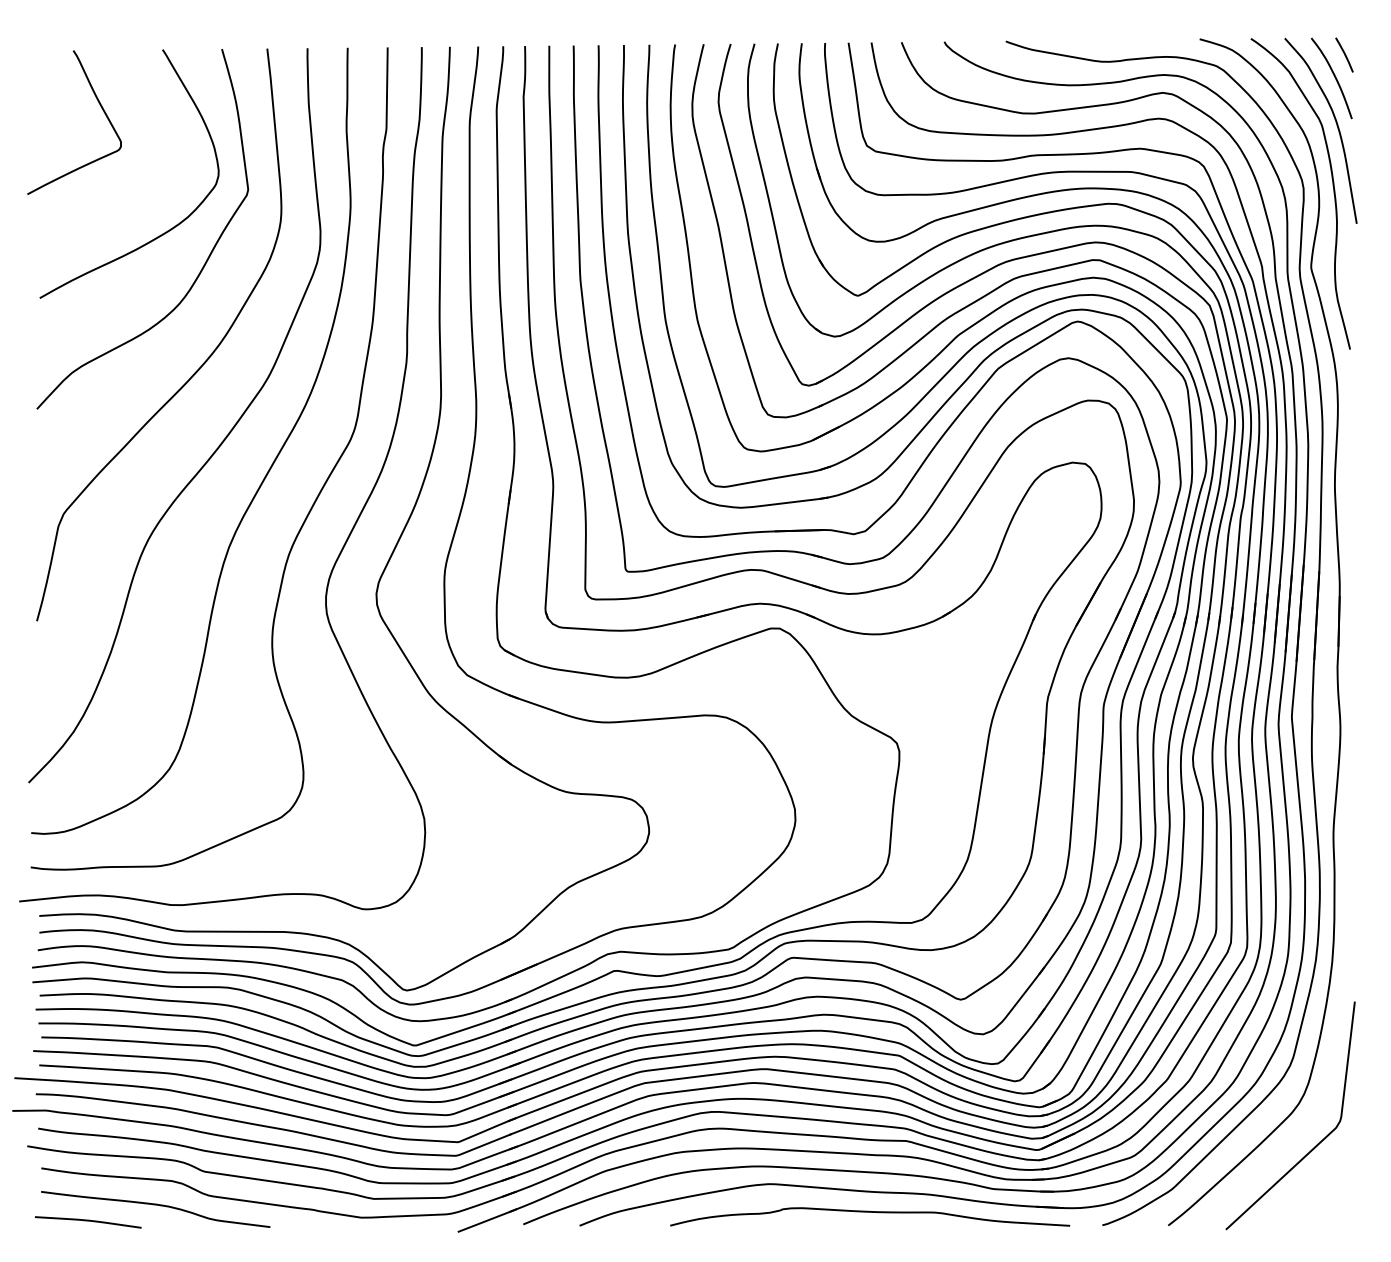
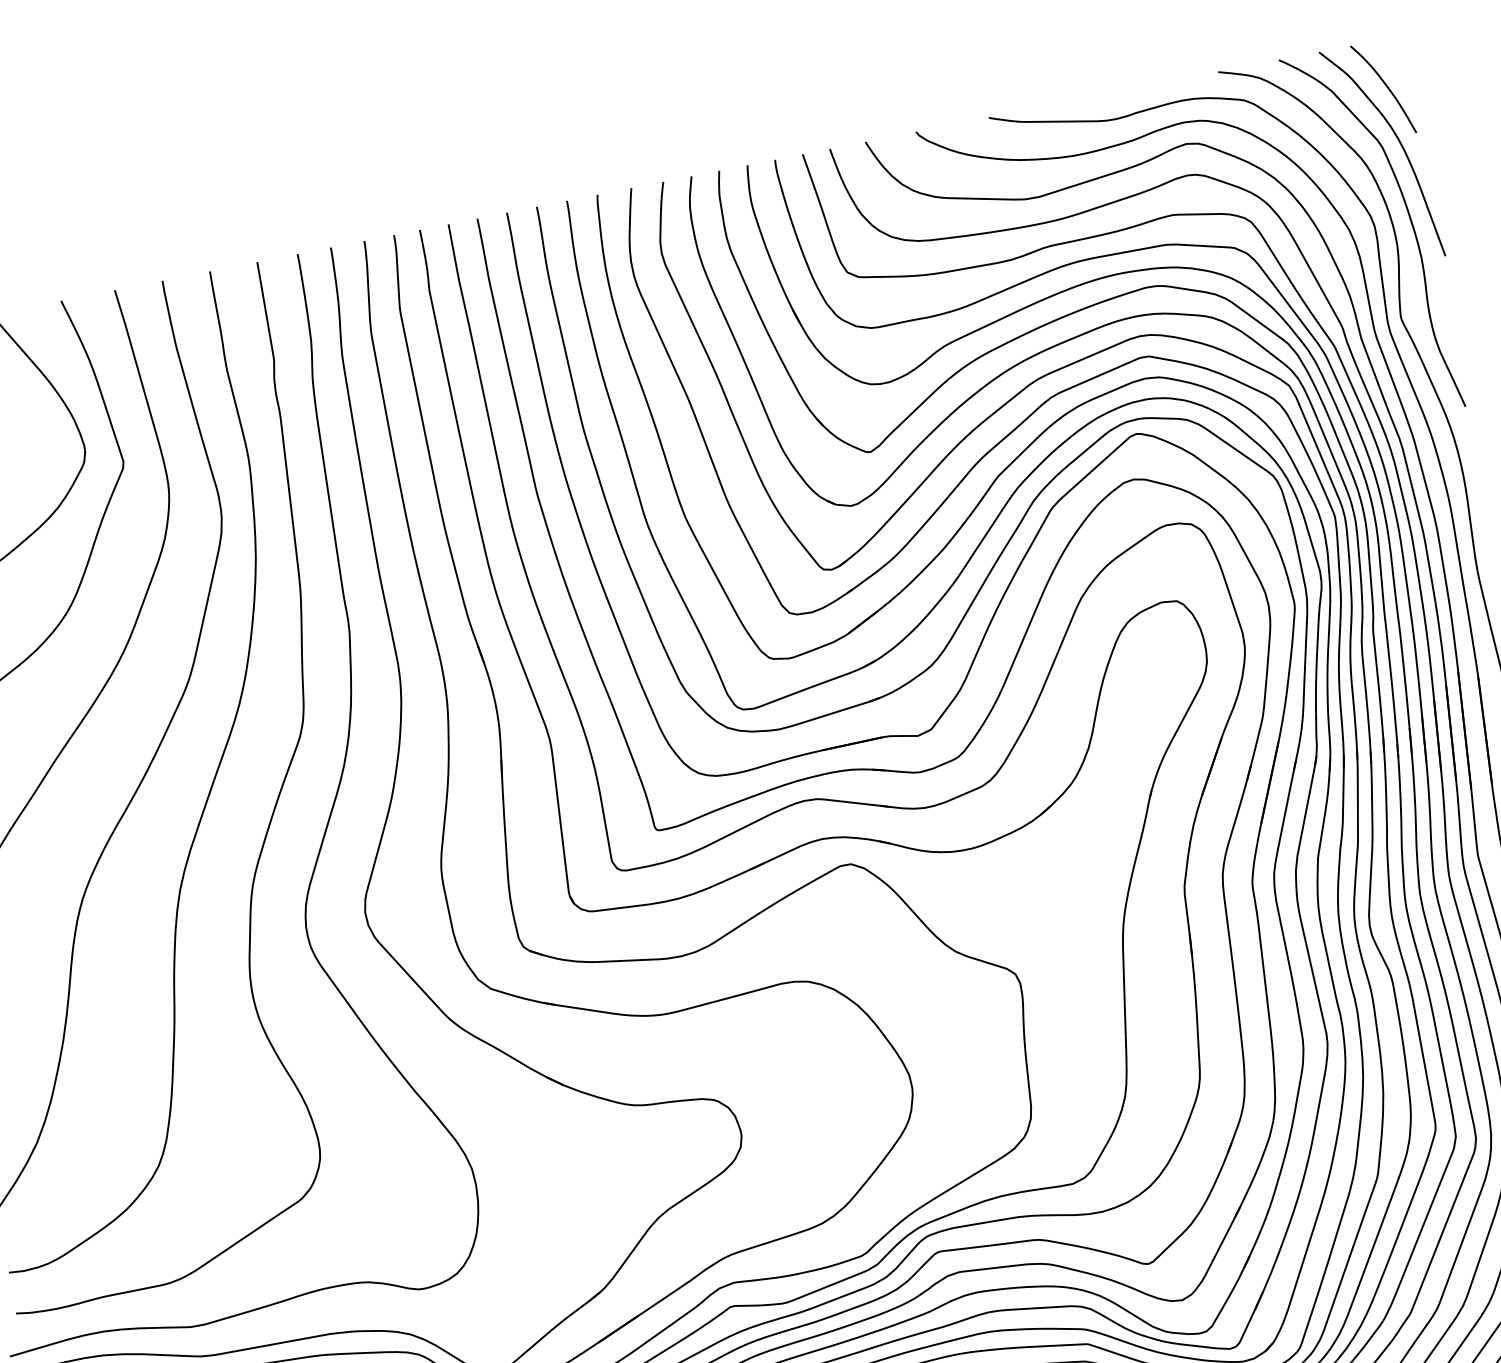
line: (1344, 54) -> (1393, 58), removed

